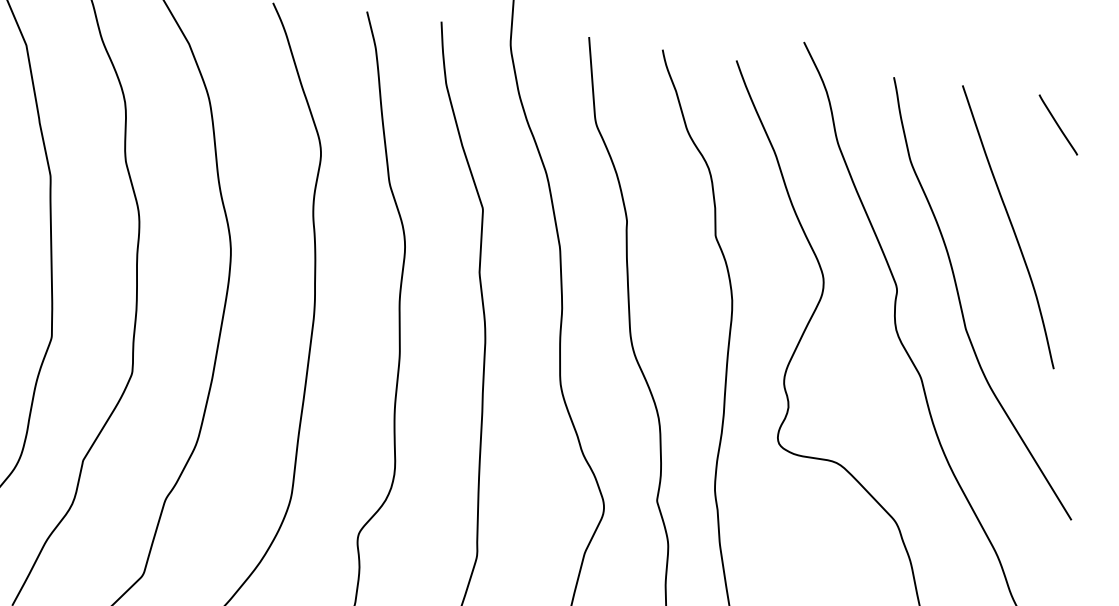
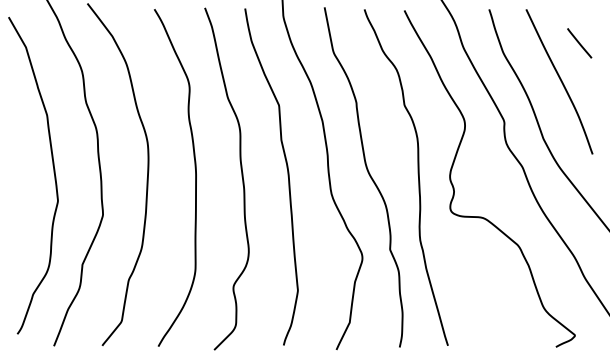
line: (1058, 125) -> (579, 43), moved

